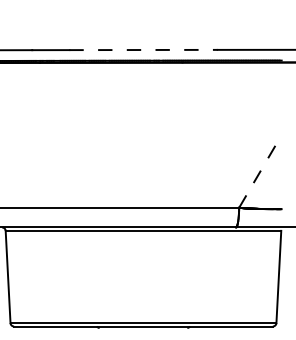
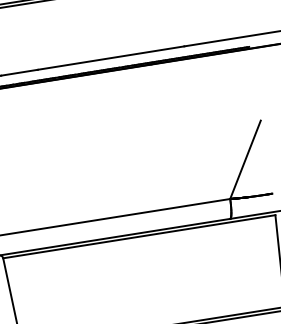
line: (144, 50) -> (112, 58), dashed -> solid
line: (260, 171) -> (245, 159), dashed -> solid

